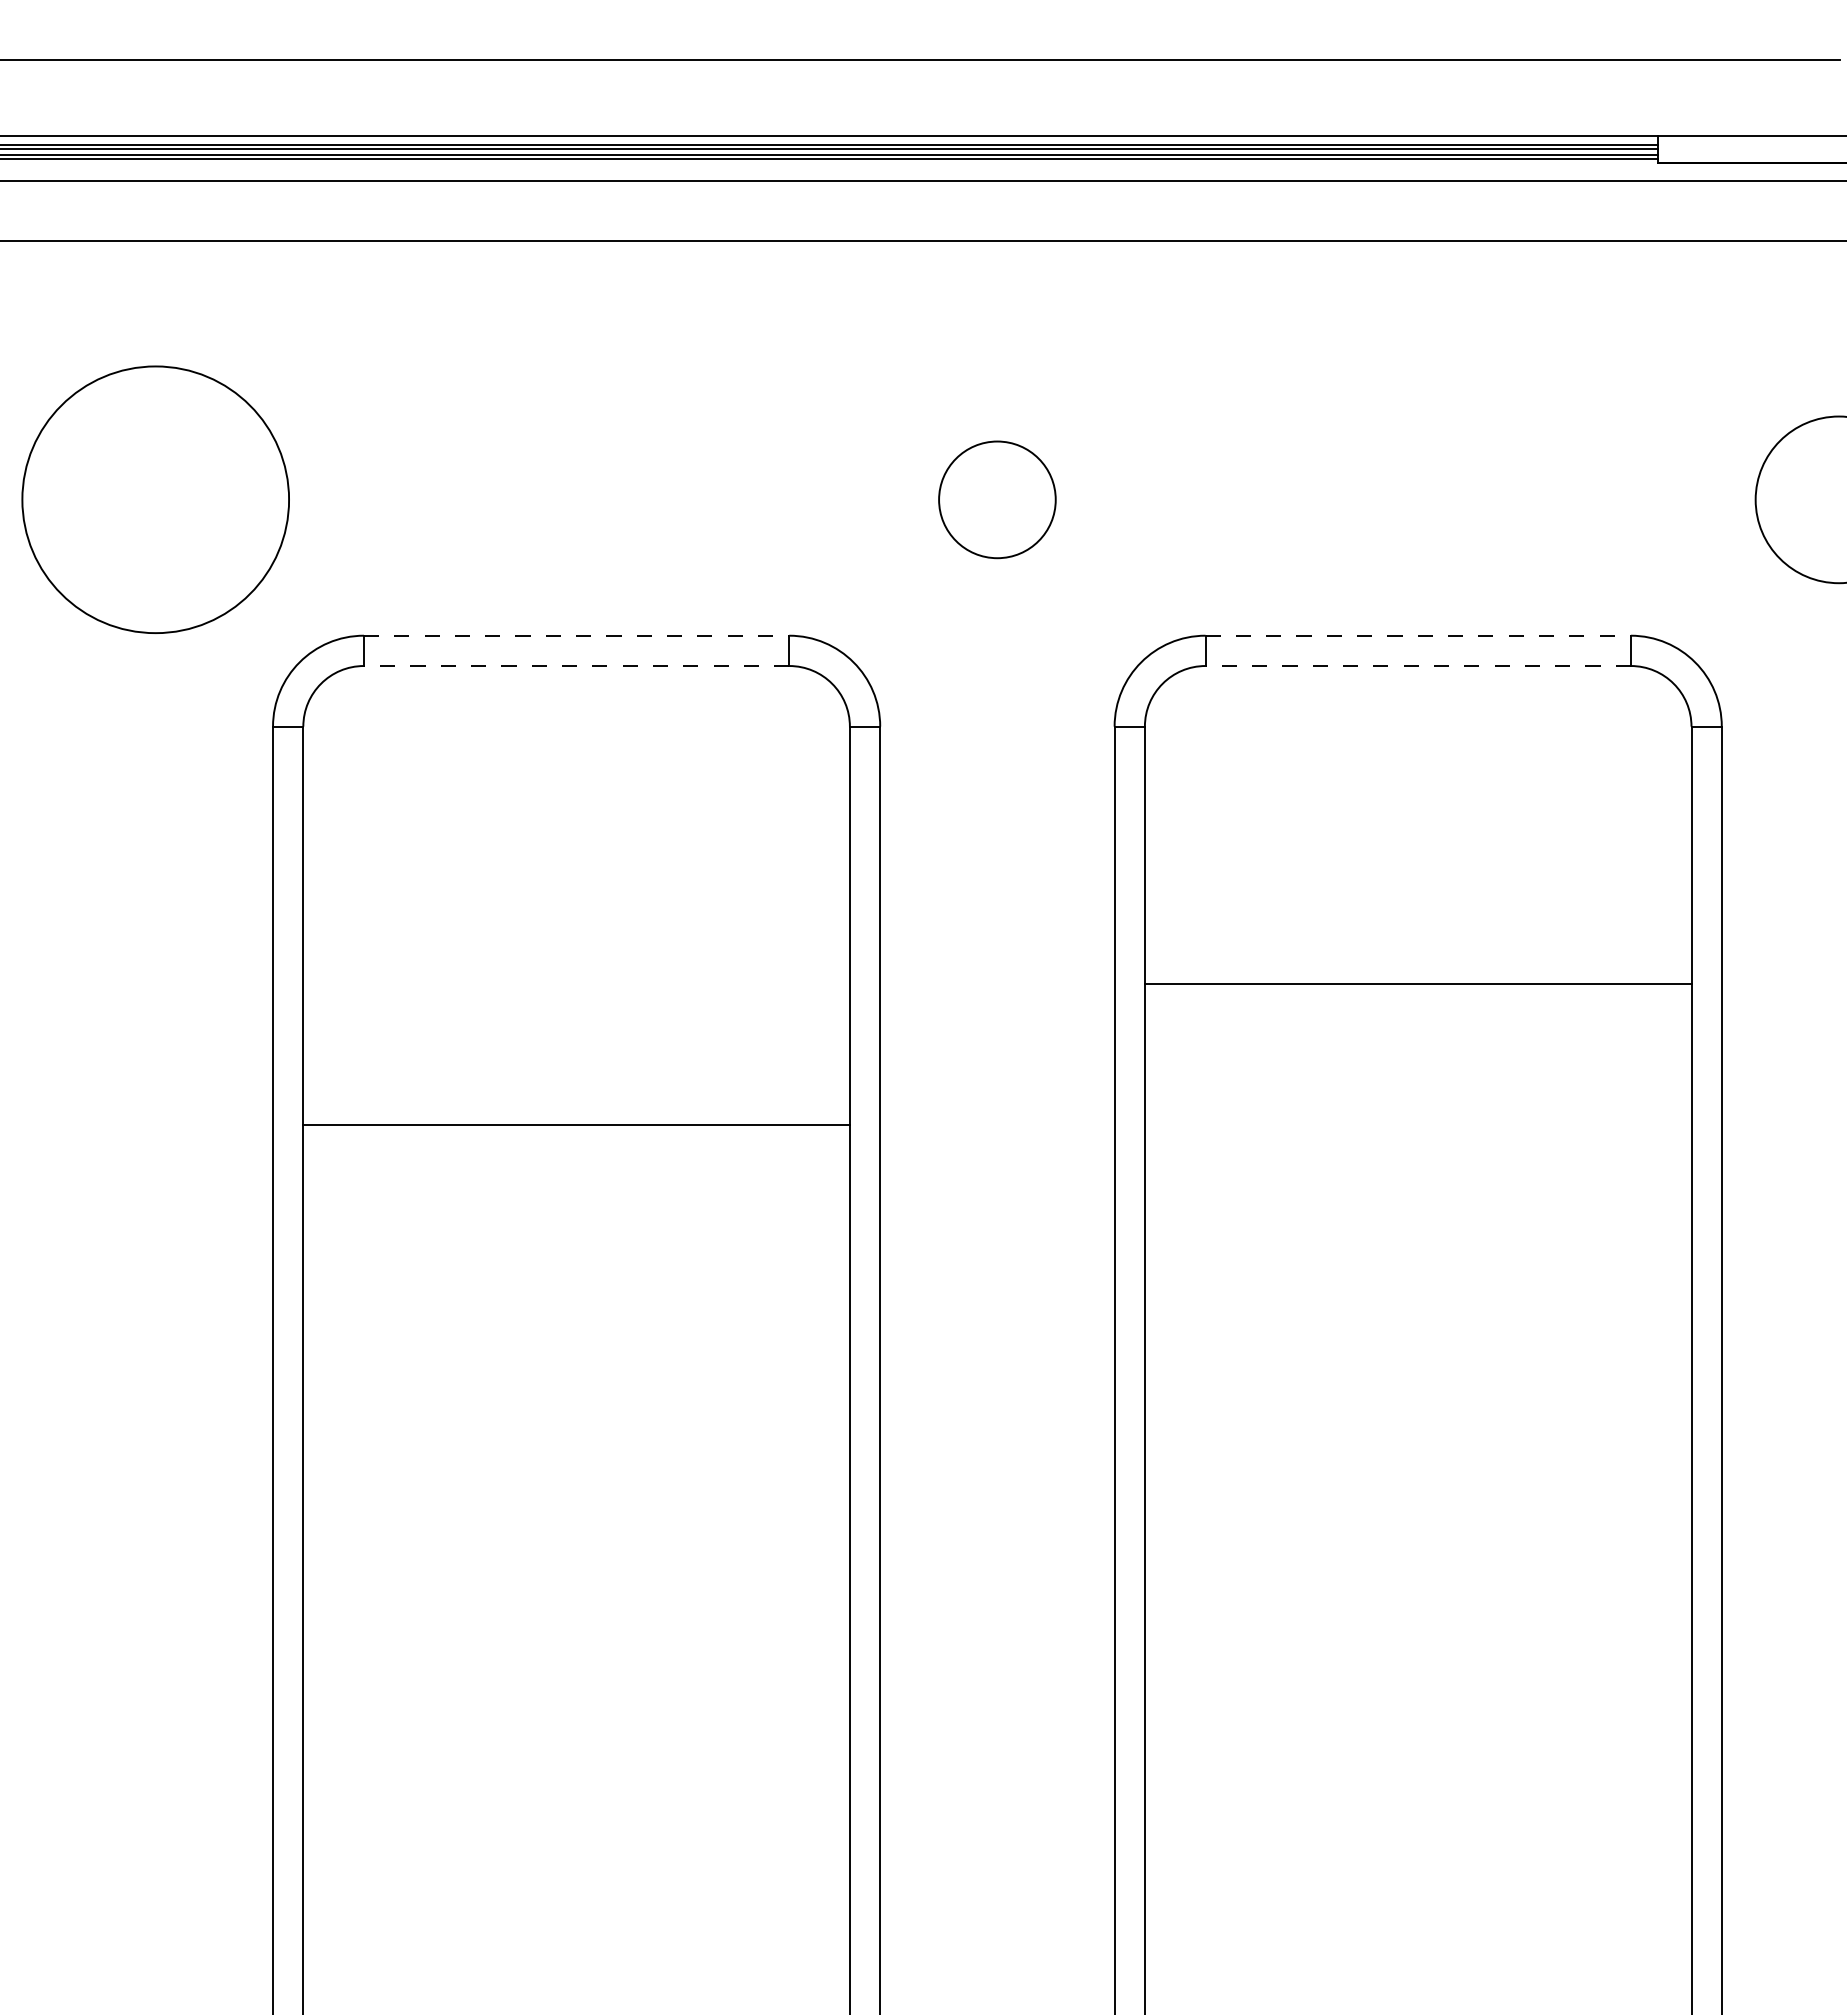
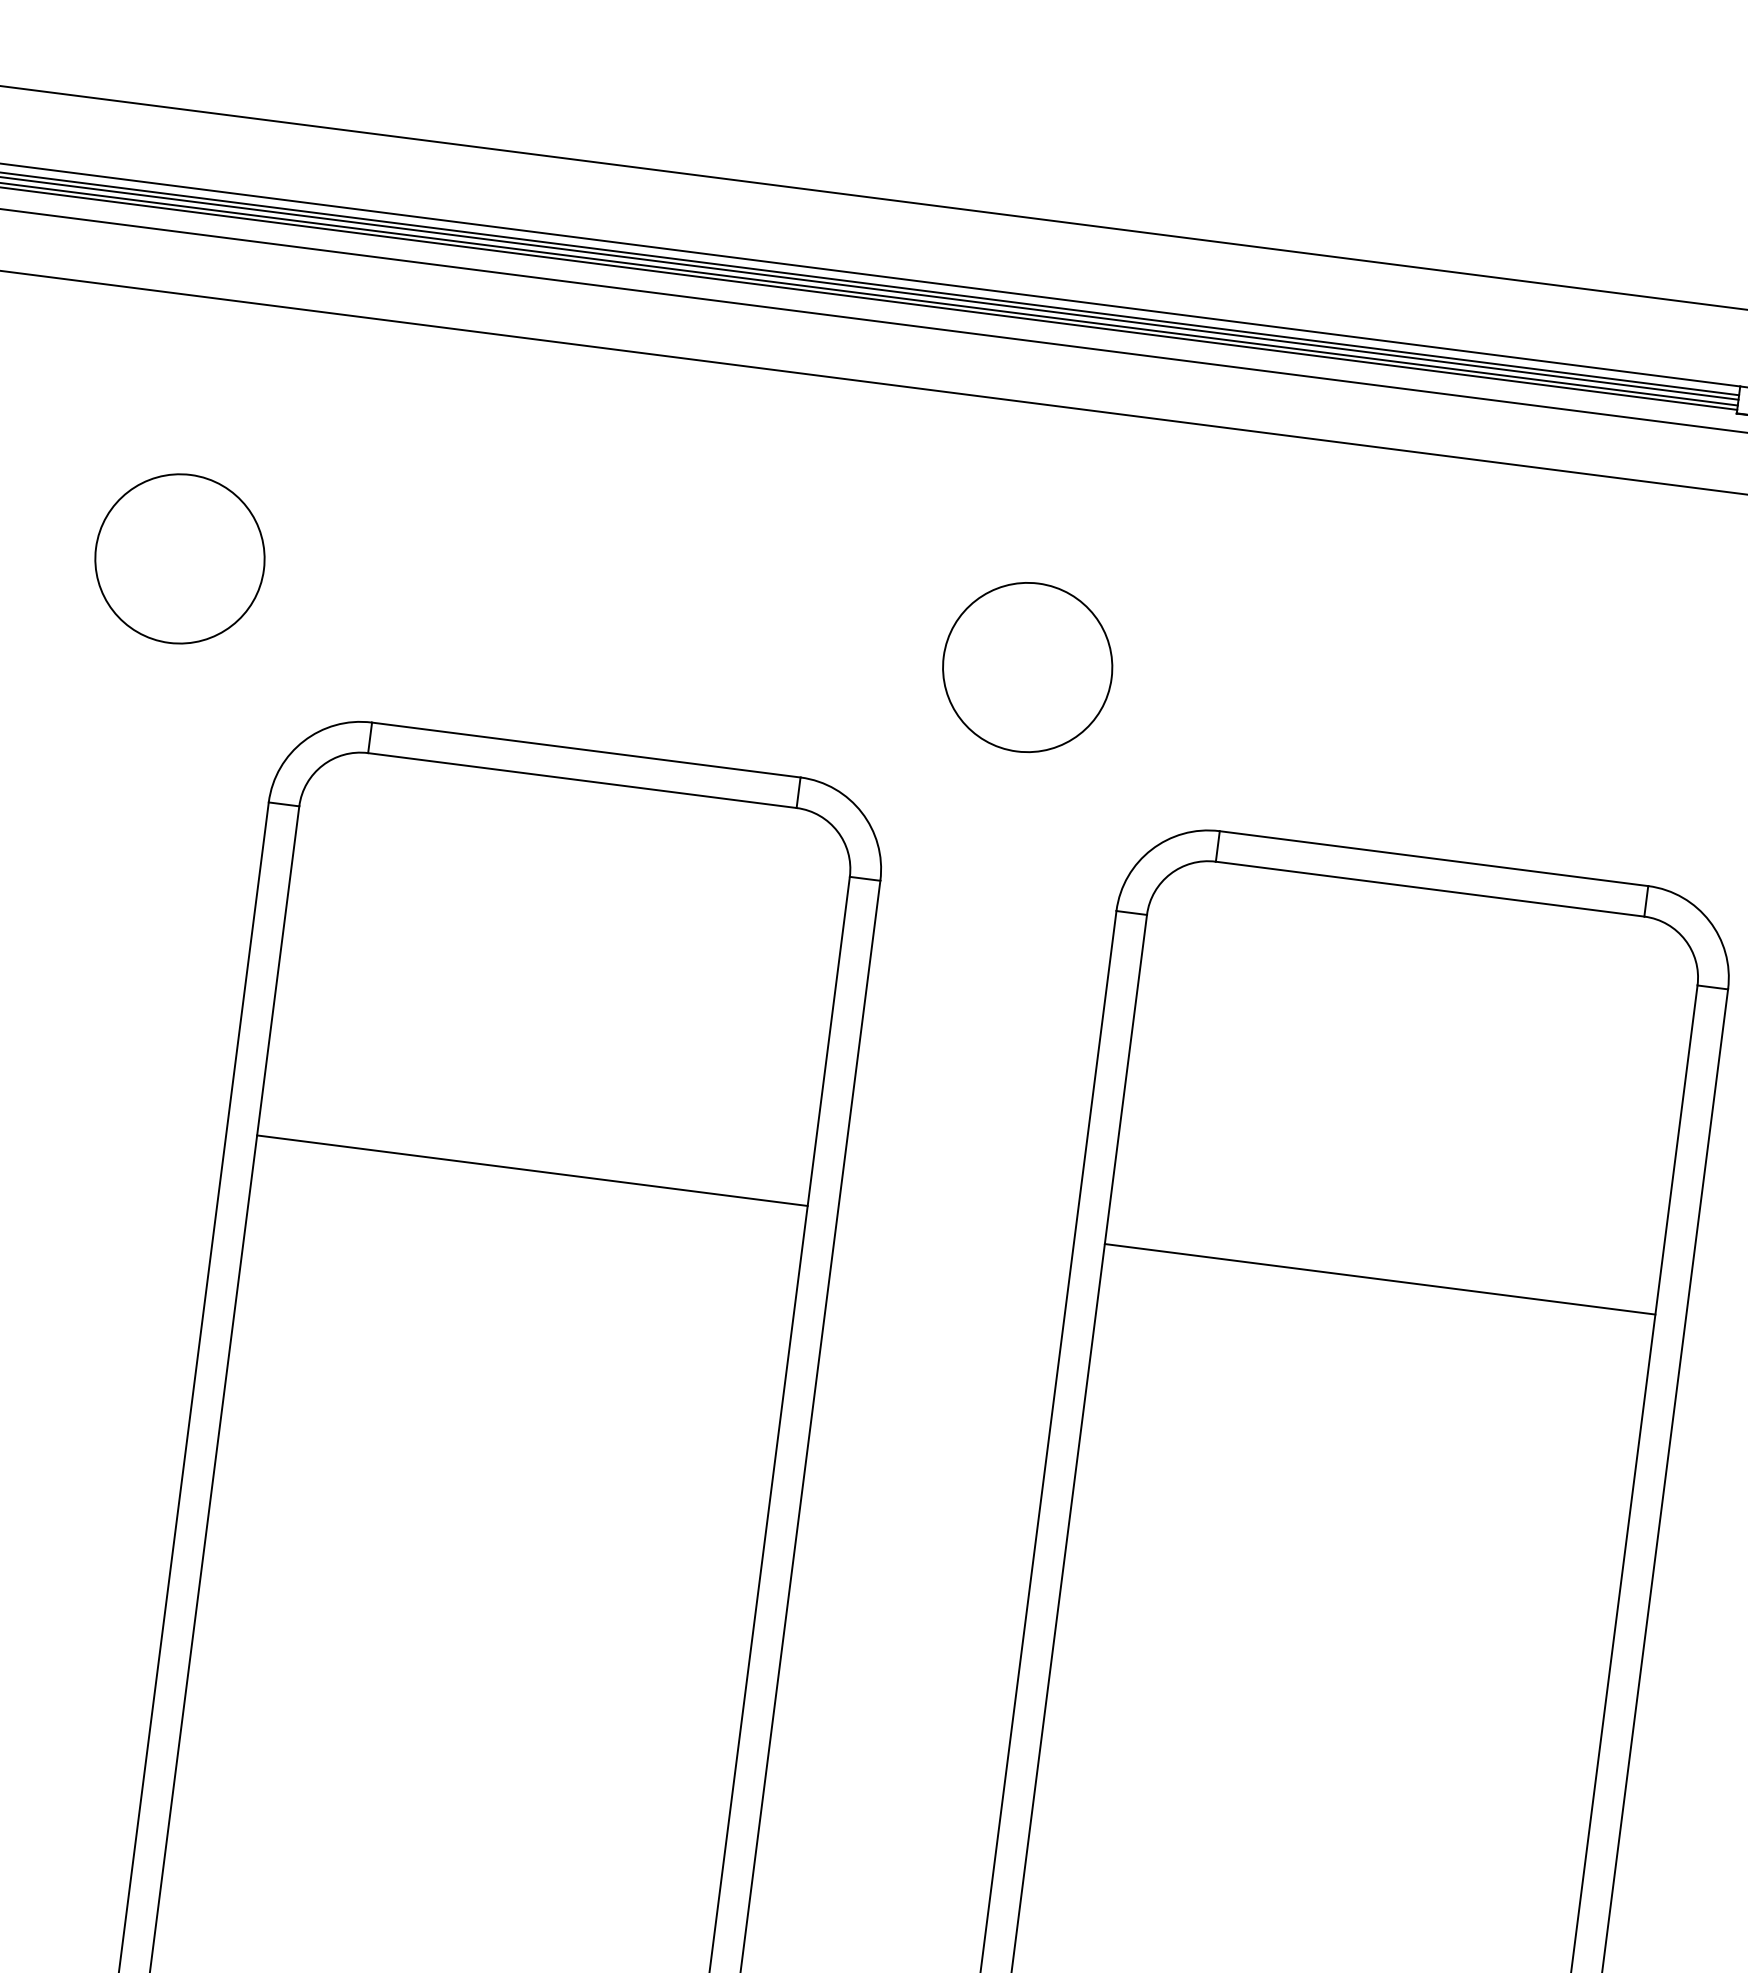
circle: (155, 499) -> (179, 558), size x0.62
circle: (997, 499) -> (1027, 667), size x1.43
line: (576, 635) -> (586, 749), dashed -> solid
line: (1418, 635) -> (1434, 858), dashed -> solid
line: (576, 666) -> (582, 781), dashed -> solid
line: (1418, 666) -> (1430, 889), dashed -> solid
line: (1417, 984) -> (1379, 1279), moved
line: (576, 1125) -> (532, 1170), moved

